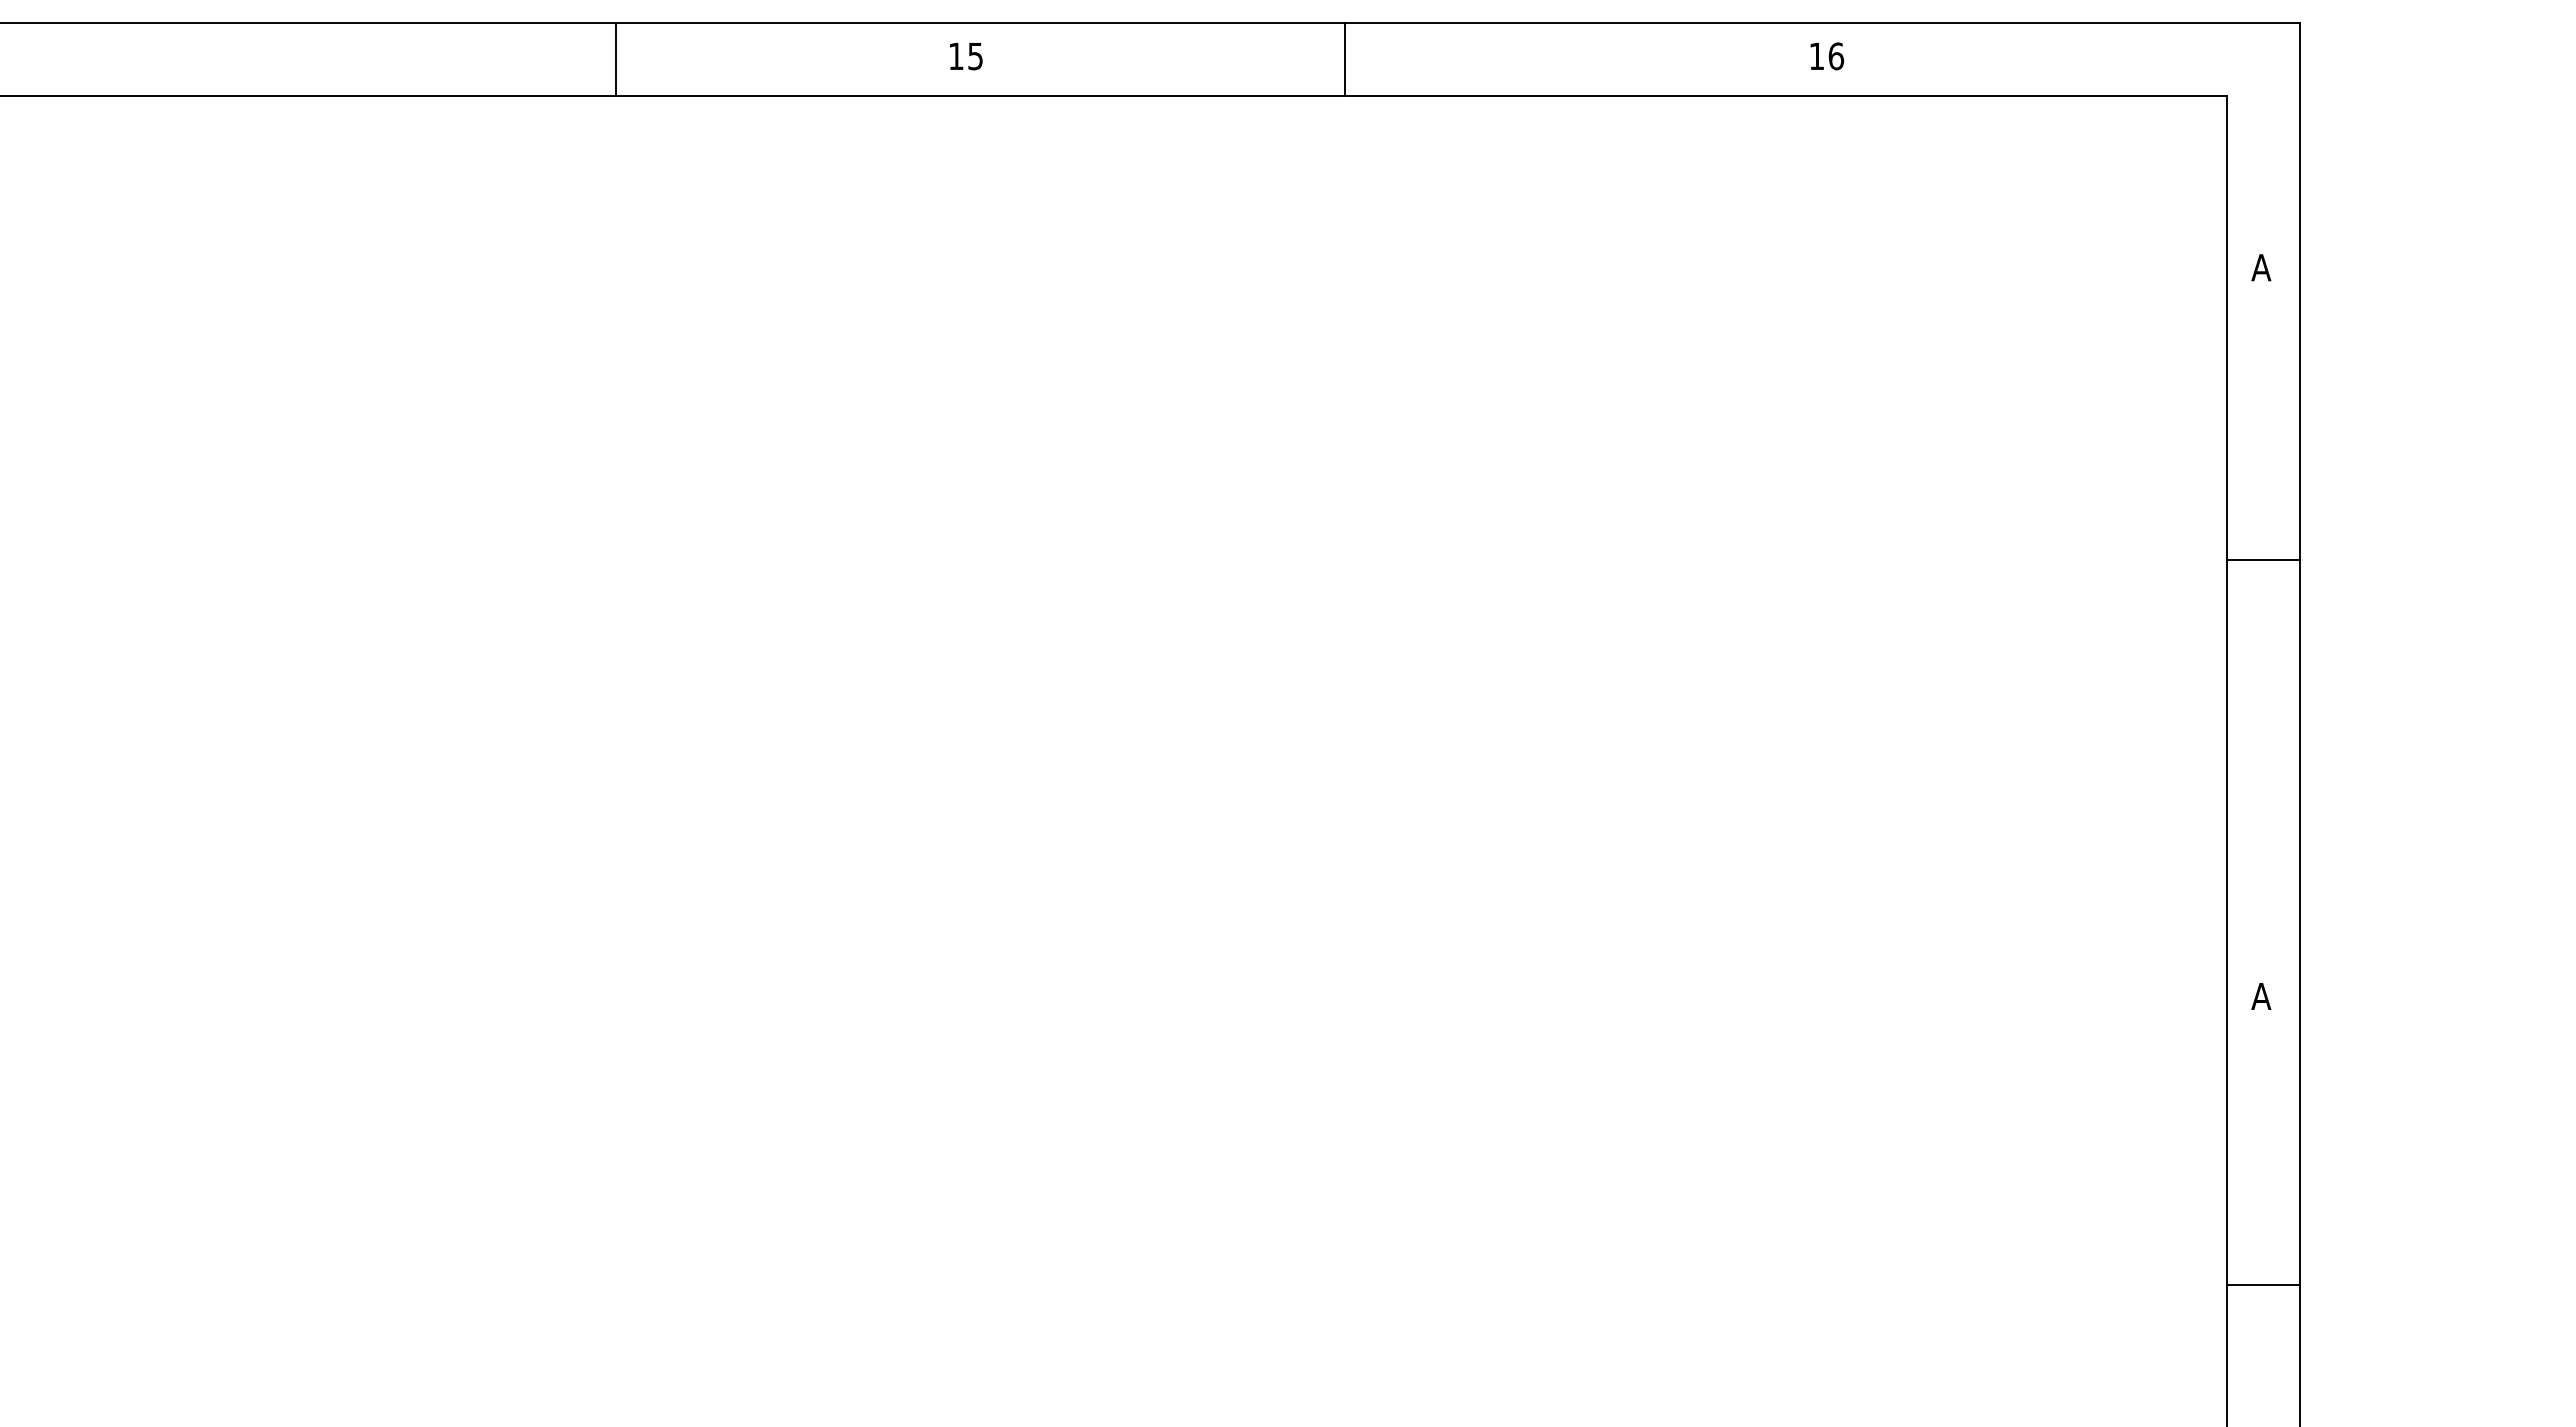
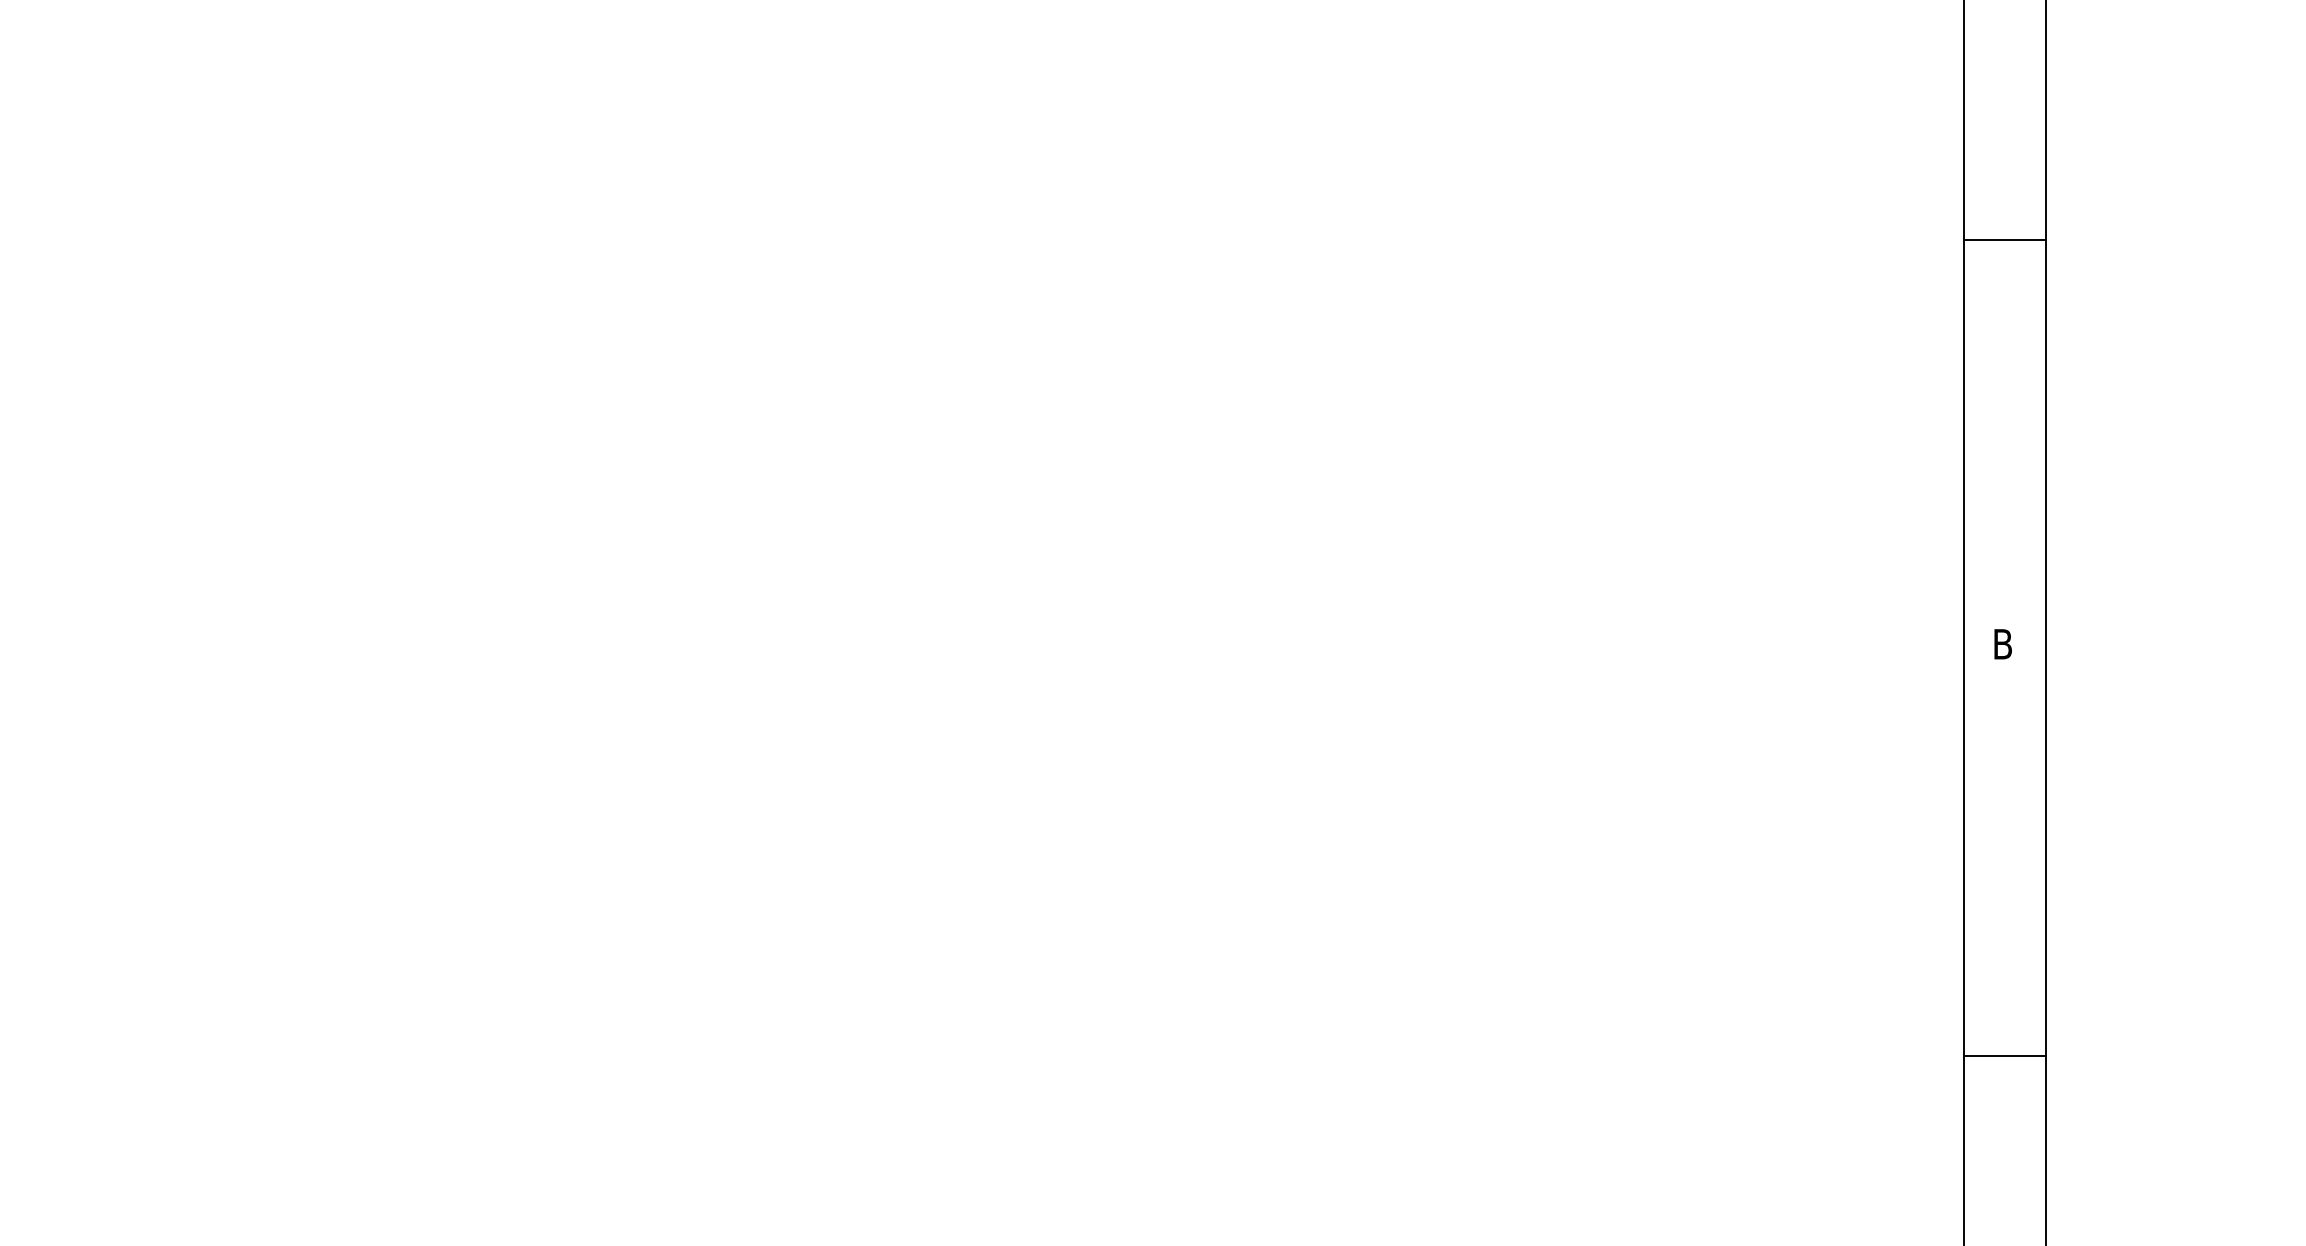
line: (2262, 560) -> (2004, 240), moved
text: (2261, 996) -> (2002, 644), A -> B
line: (2262, 1285) -> (2004, 1056), moved

